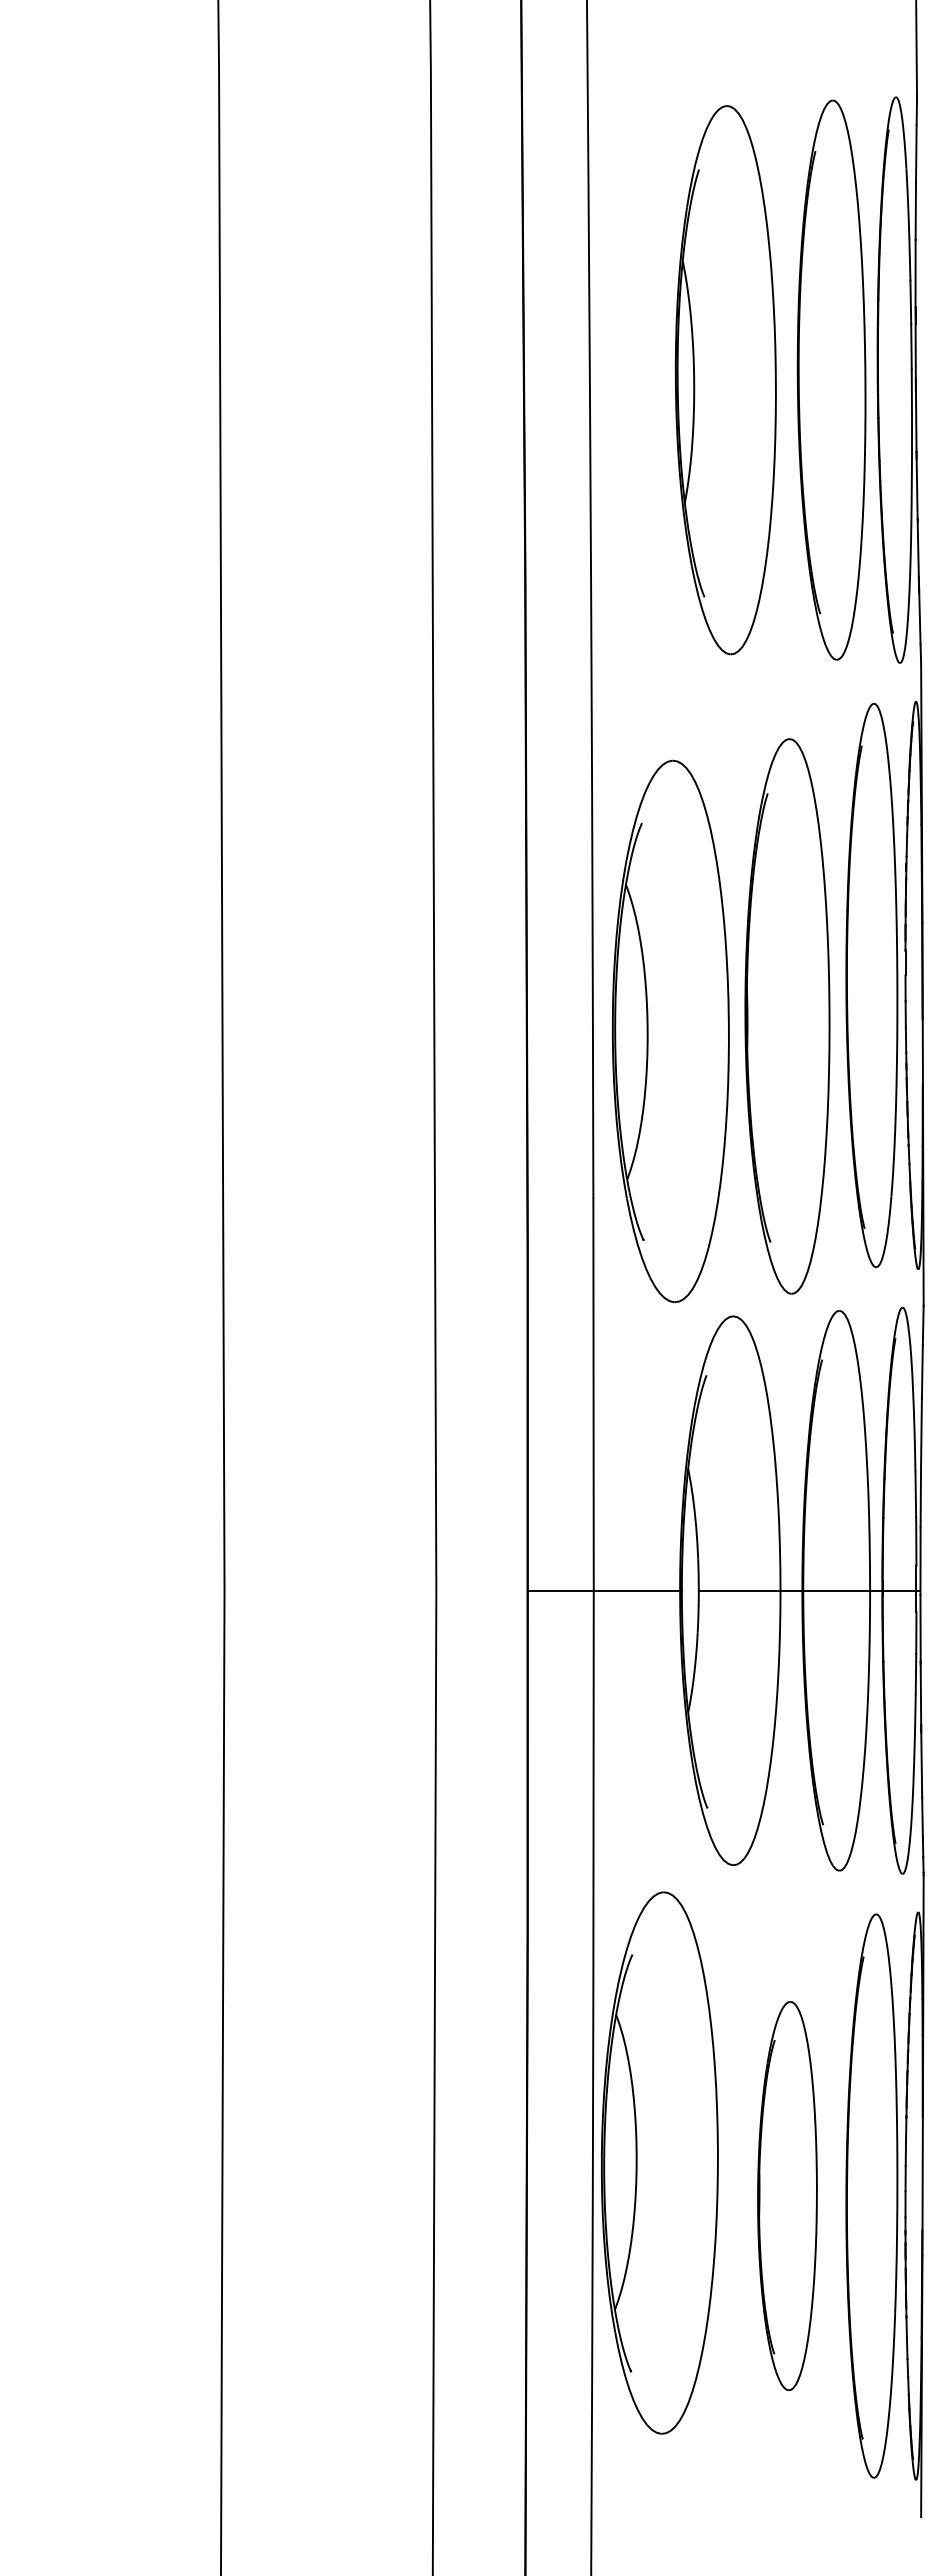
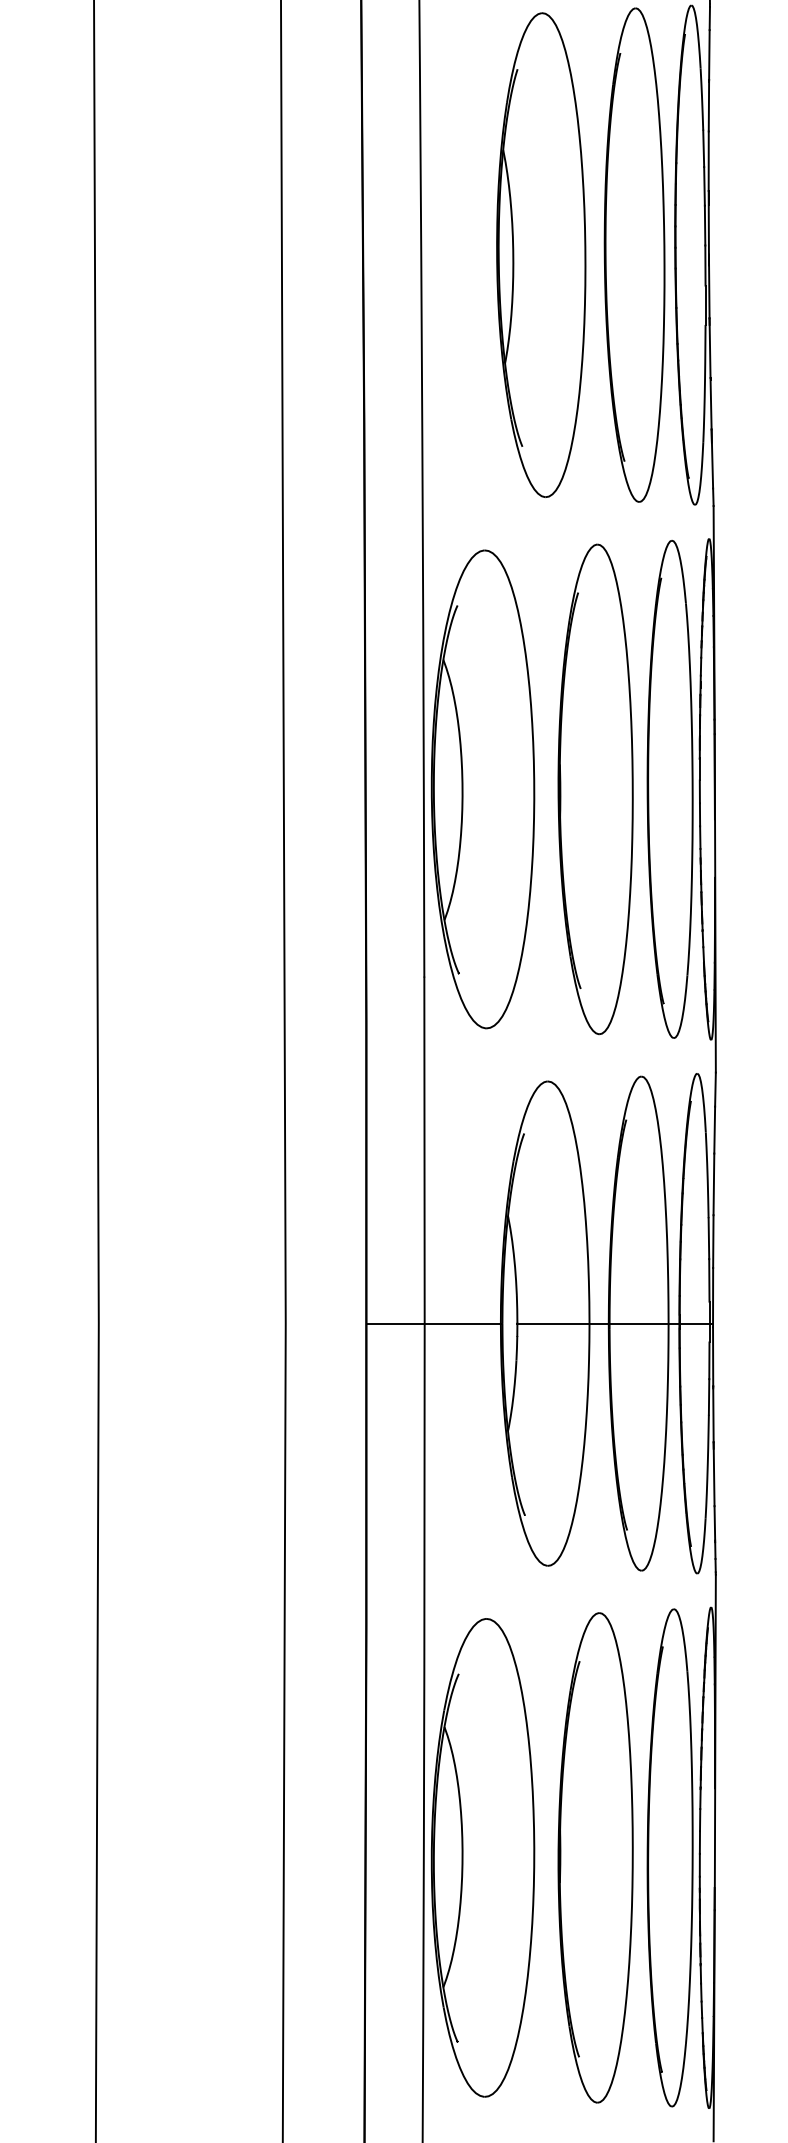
part: (787, 1016) -> (595, 789), moved
part: (670, 1031) -> (482, 789), moved
part: (659, 2162) -> (482, 1857), moved
part: (787, 2195) -> (595, 1857), size x1.43

